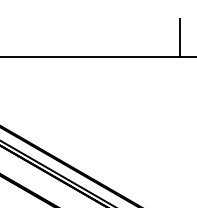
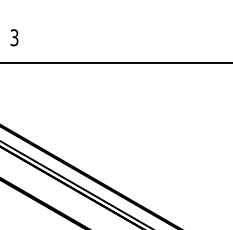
line: (179, 37) -> (222, 41), removed

